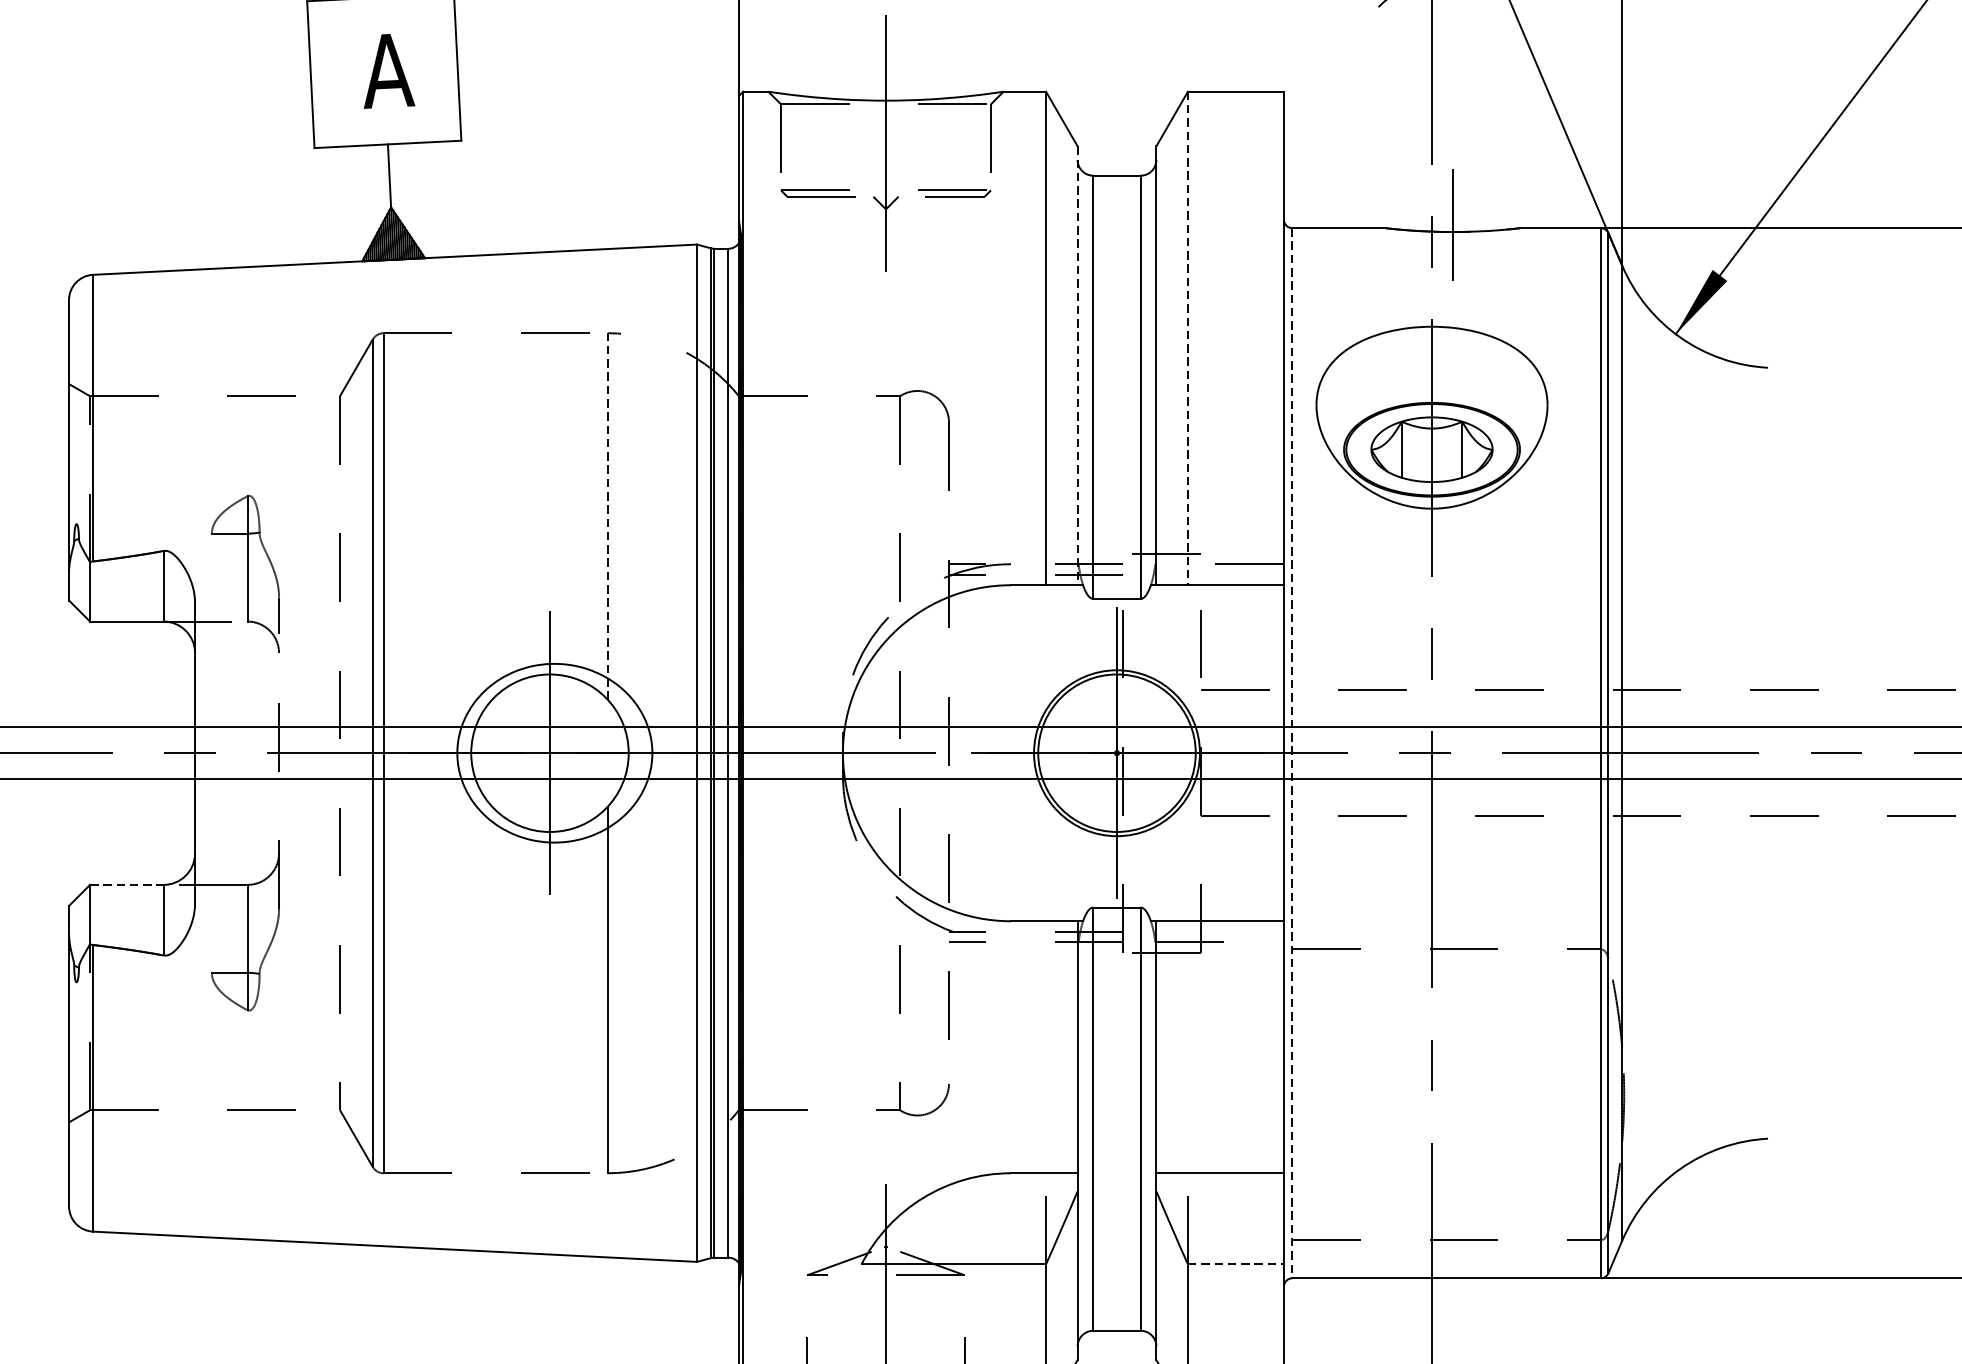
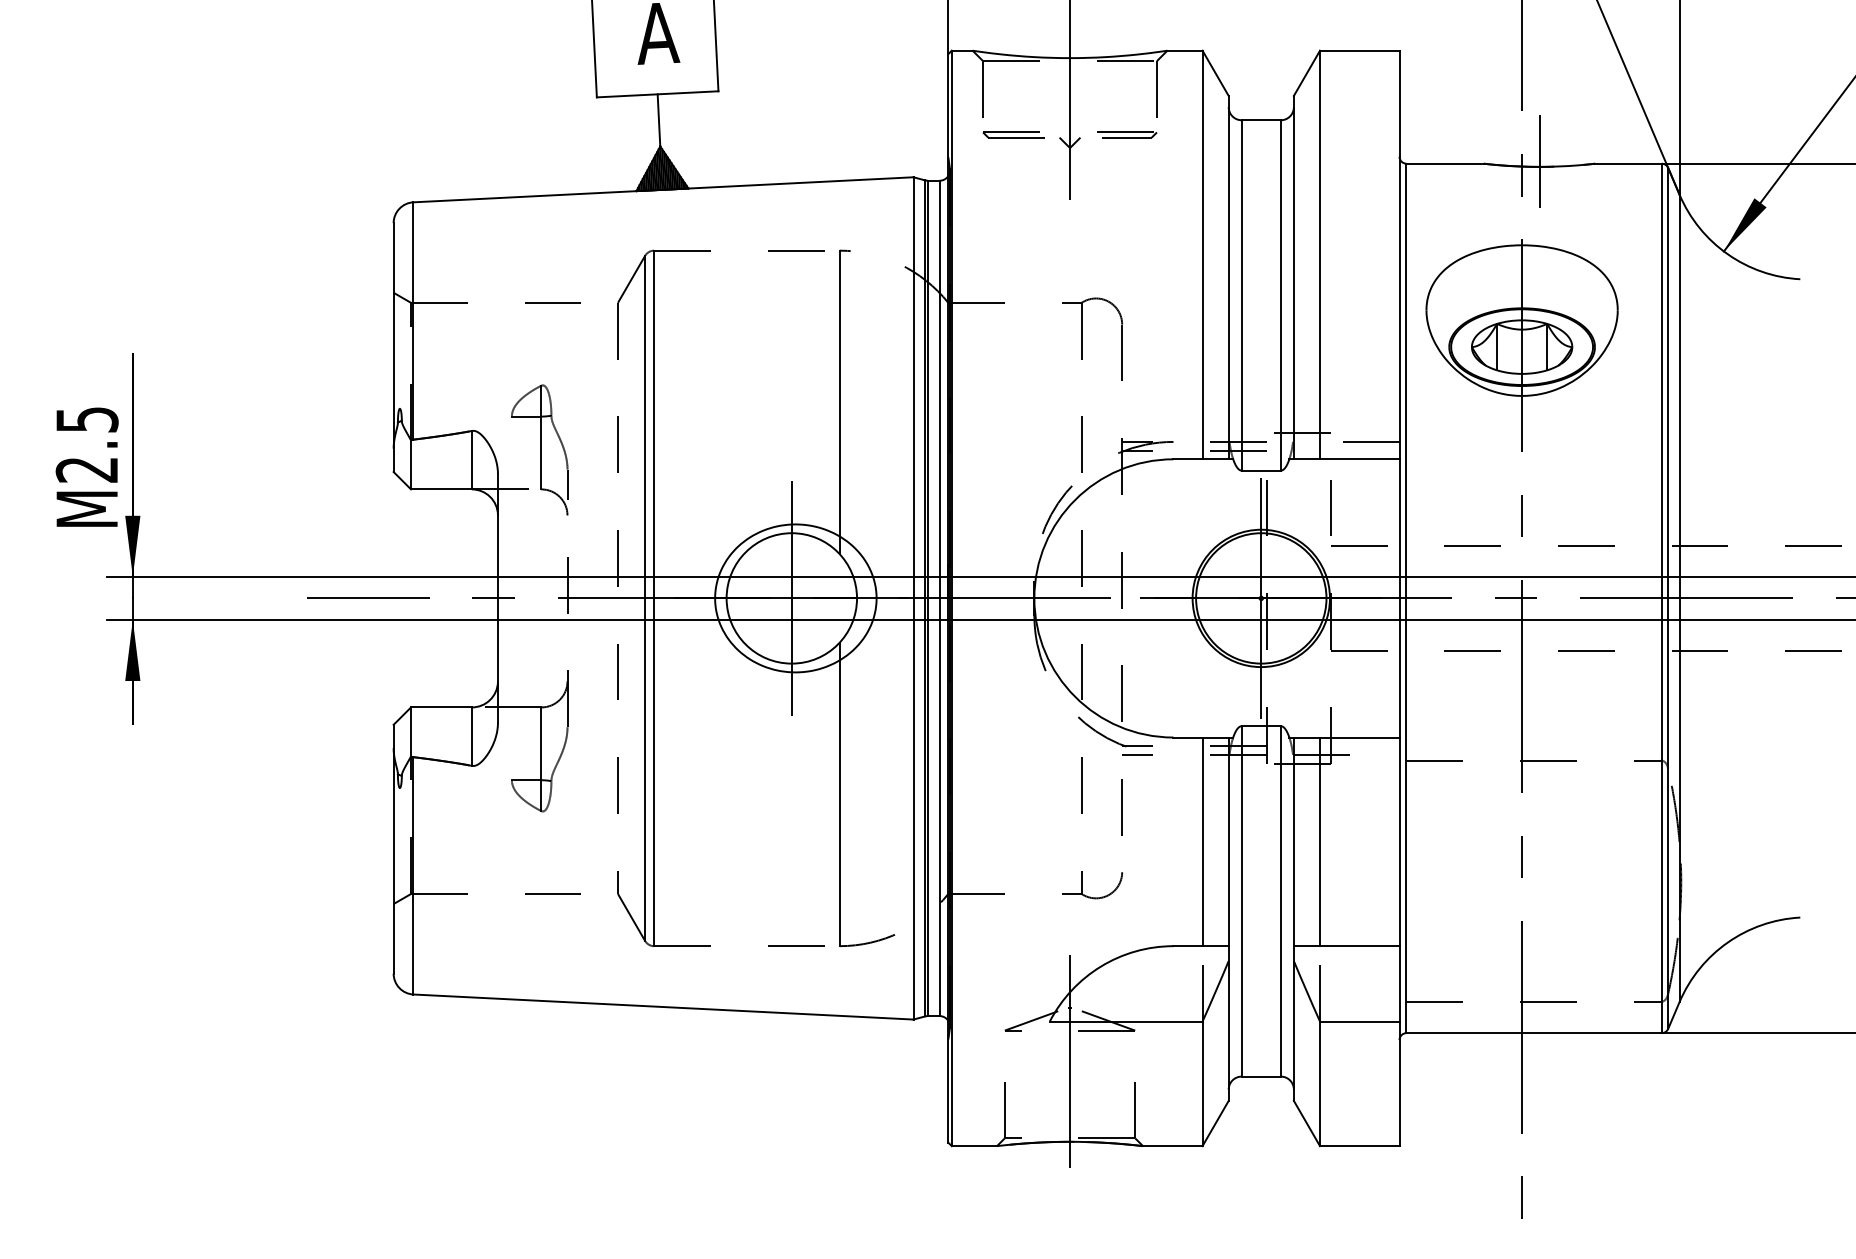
line: (1188, 339) -> (1320, 255), dashed -> solid
line: (1077, 365) -> (1228, 277), dashed -> solid
line: (607, 516) -> (839, 402), dashed -> solid
line: (1292, 753) -> (1406, 598), dashed -> solid
line: (126, 884) -> (441, 707), dashed -> solid
line: (1045, 1046) -> (1202, 841), added
line: (1188, 1046) -> (1320, 841), added
line: (1235, 1264) -> (1359, 1021), dashed -> solid

